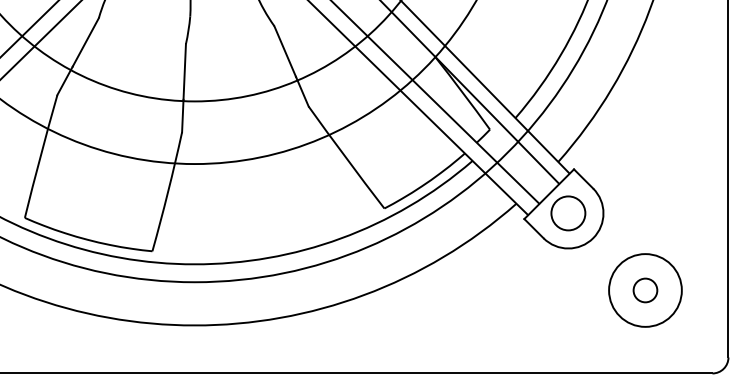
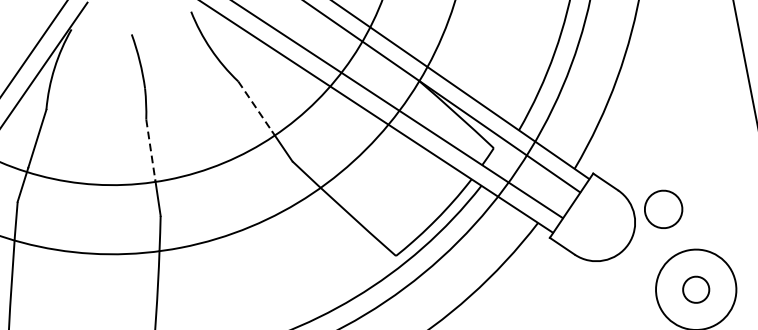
line: (285, 51) -> (255, 106), solid -> dashed
line: (184, 71) -> (150, 149), solid -> dashed
circle: (568, 213) -> (663, 209), moved

